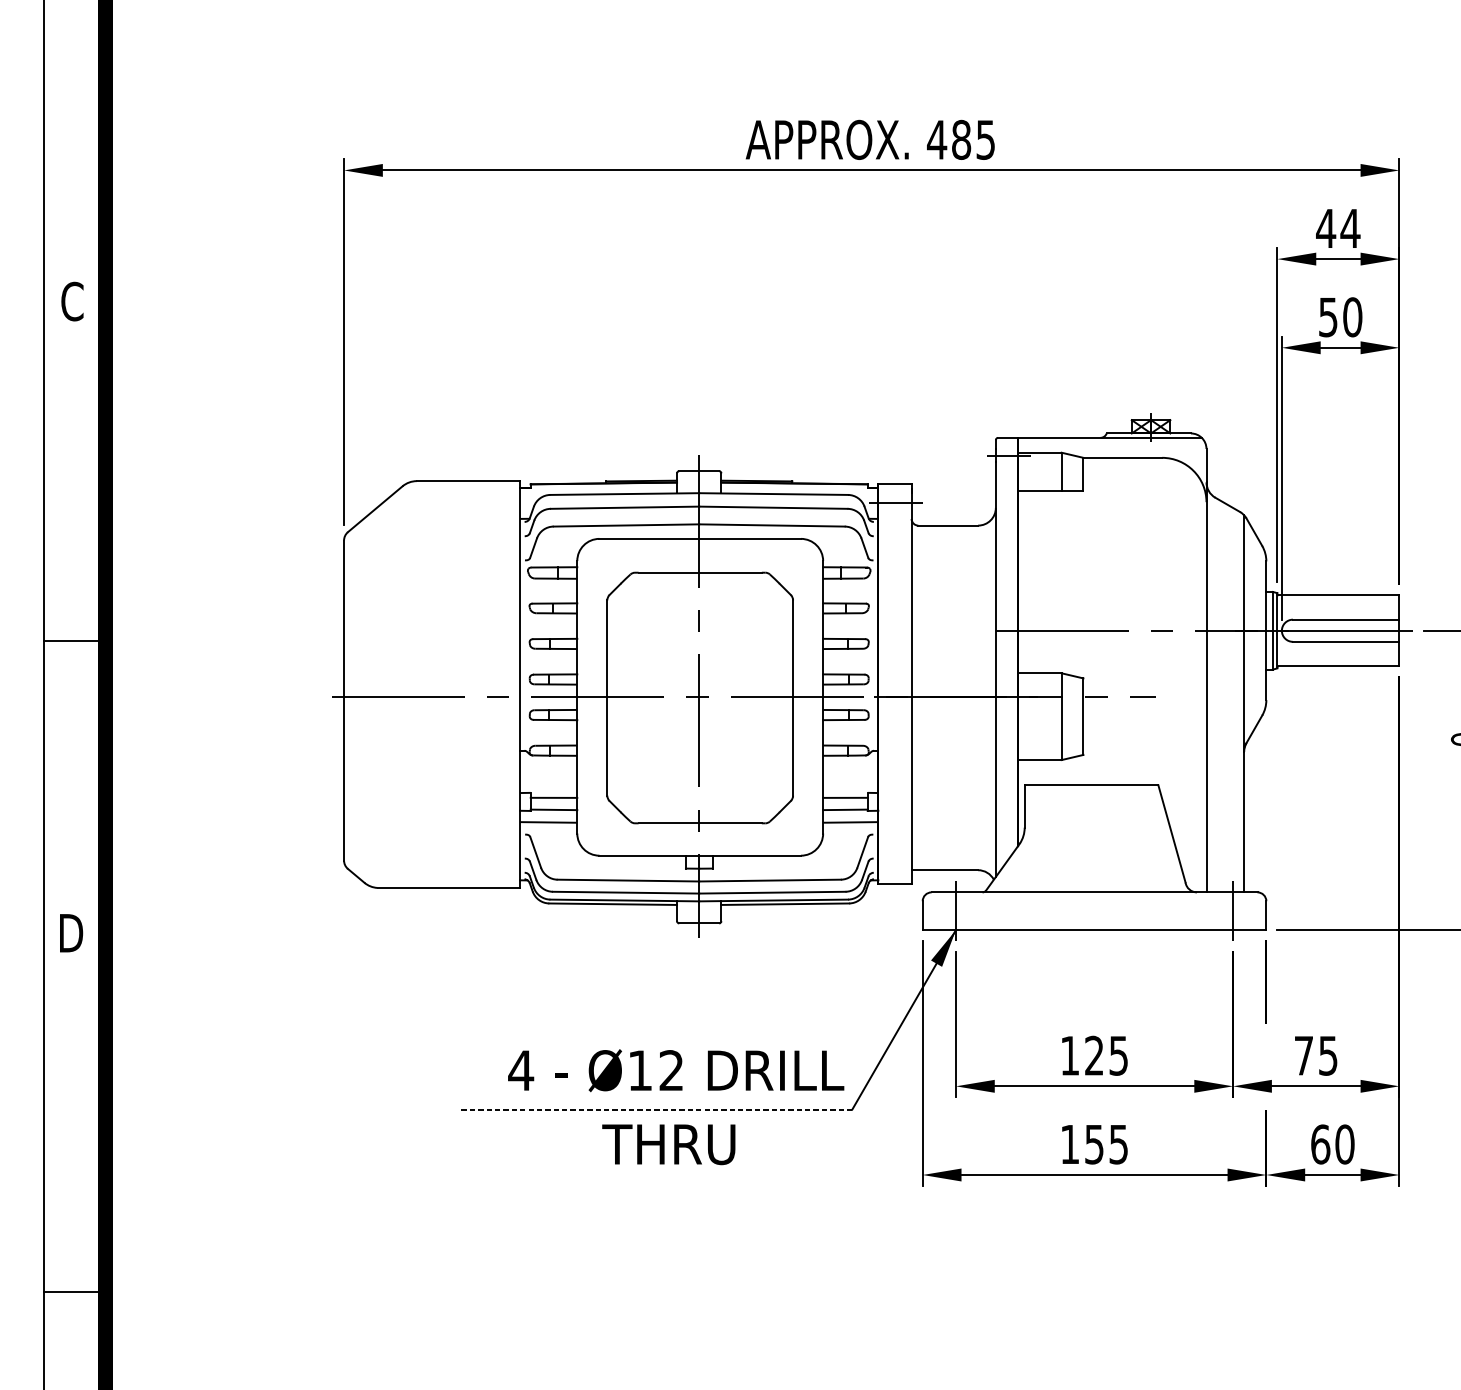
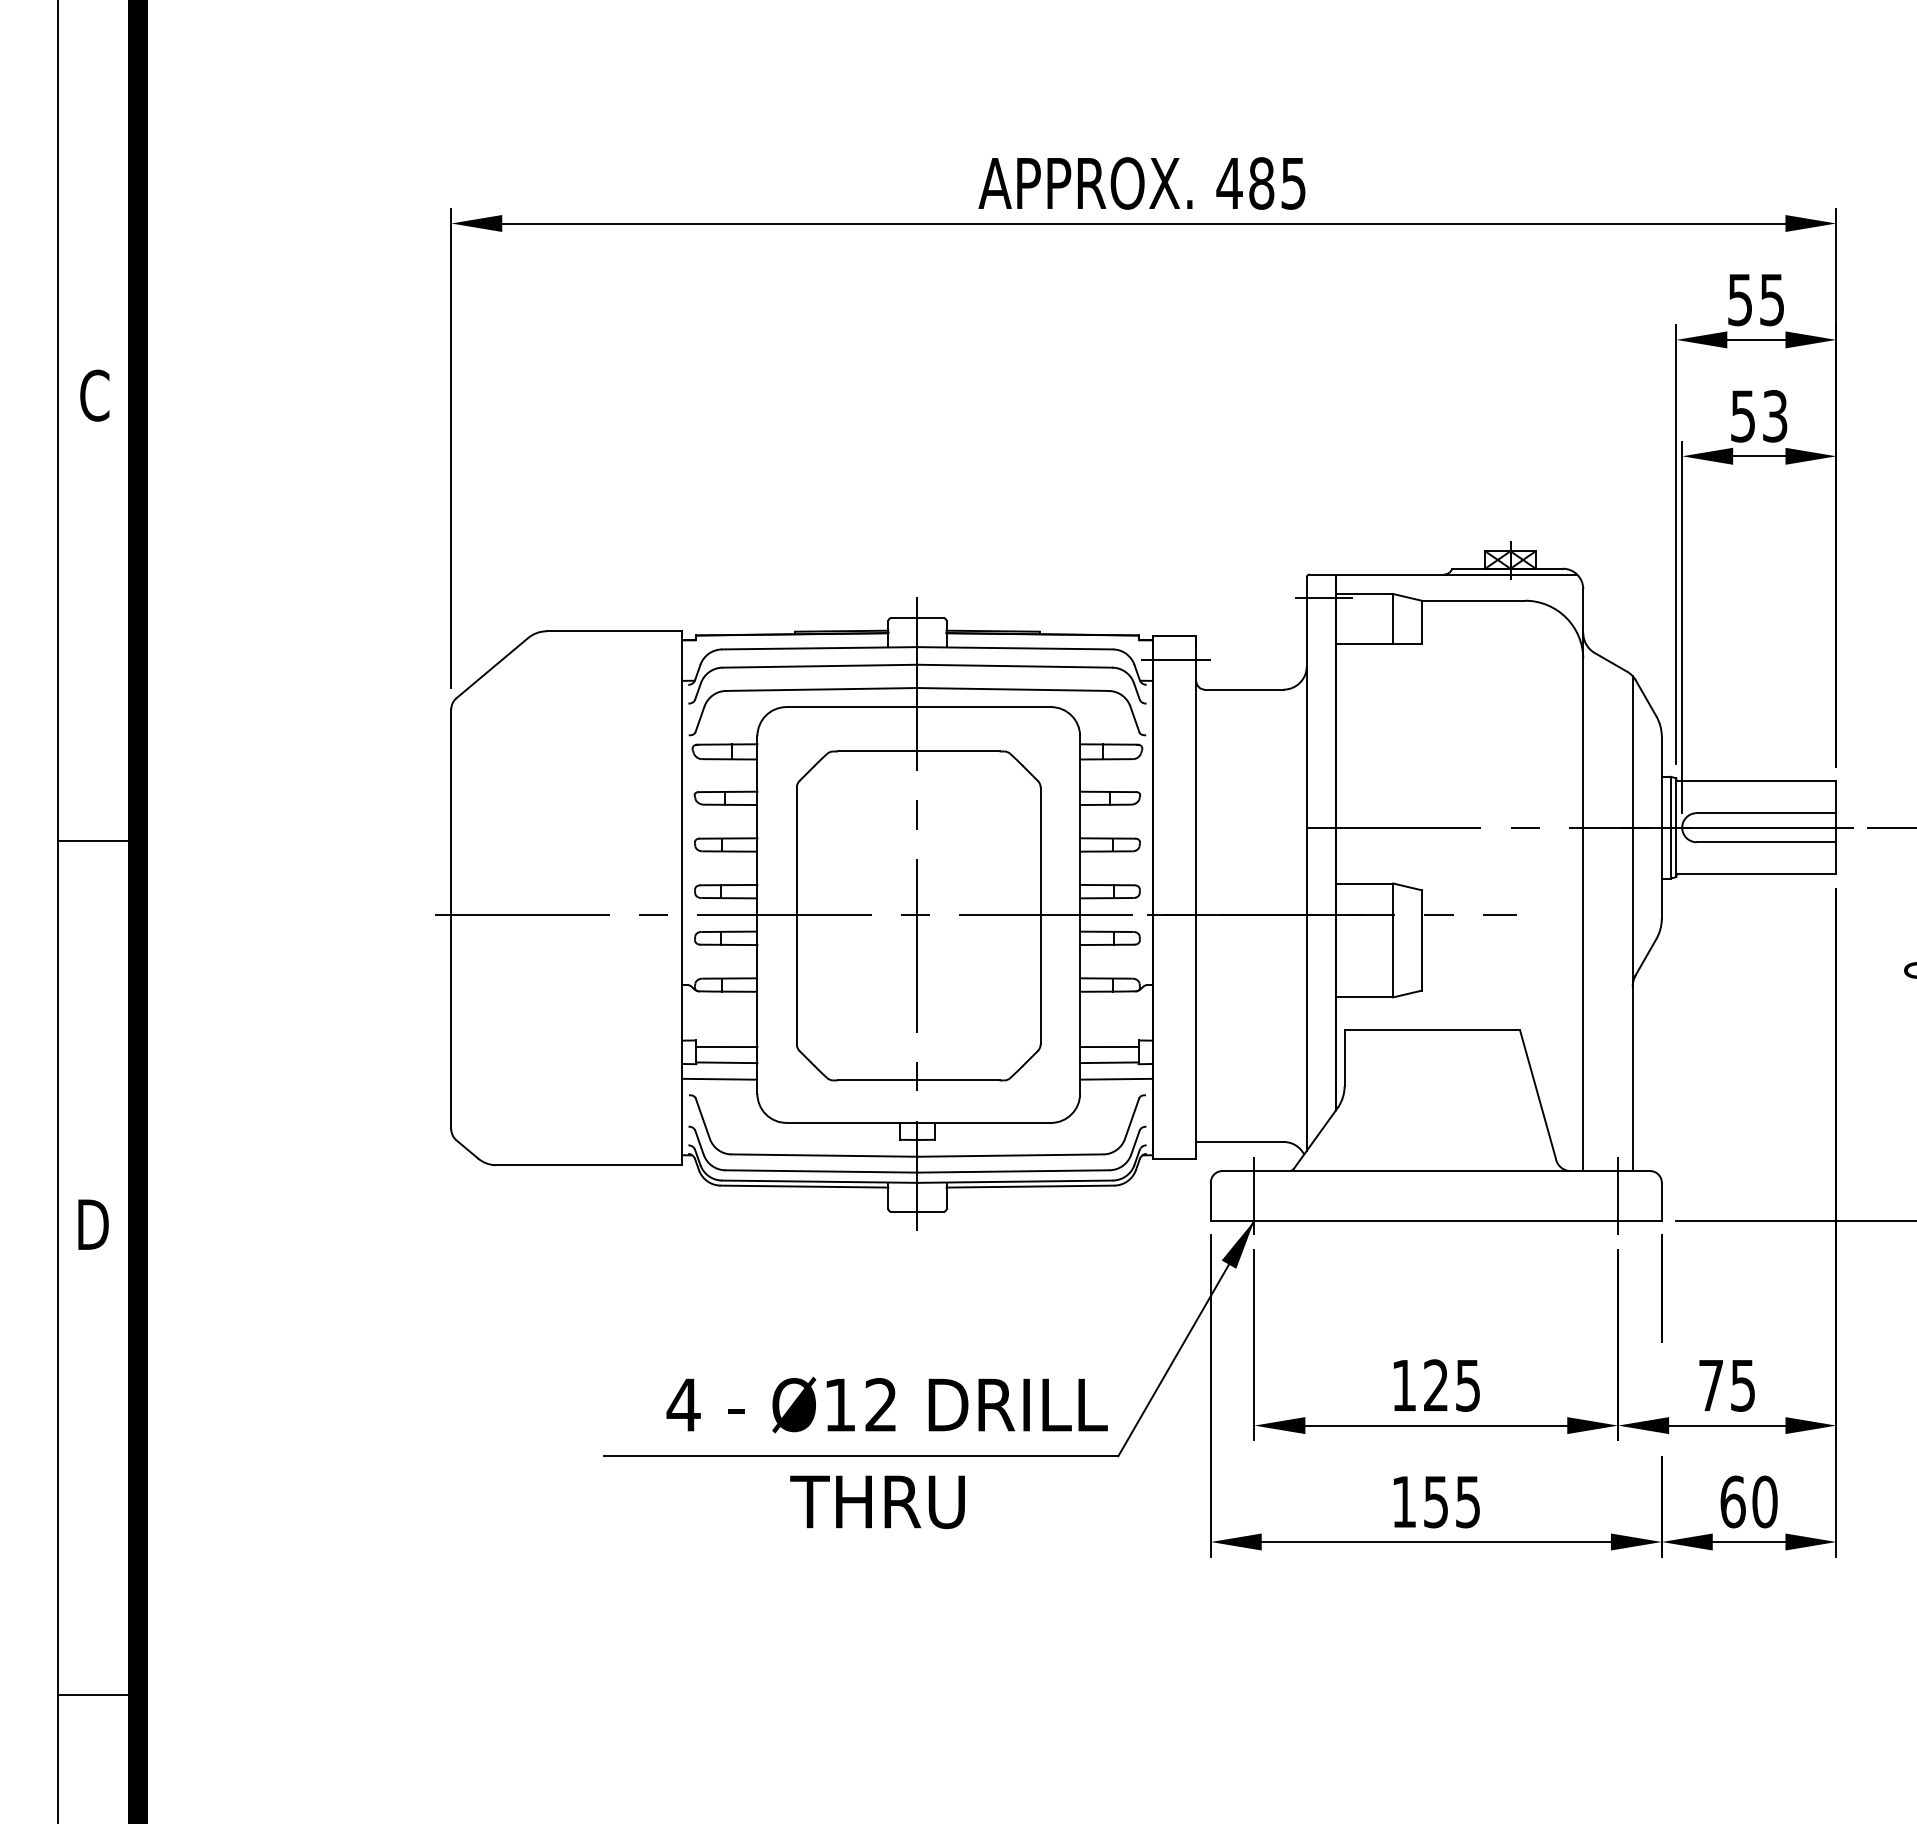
text: (1337, 229) -> (1755, 300), 44 -> 55
text: (1352, 317) -> (1774, 416), 50 -> 53
line: (655, 1109) -> (860, 1456), dashed -> solid

